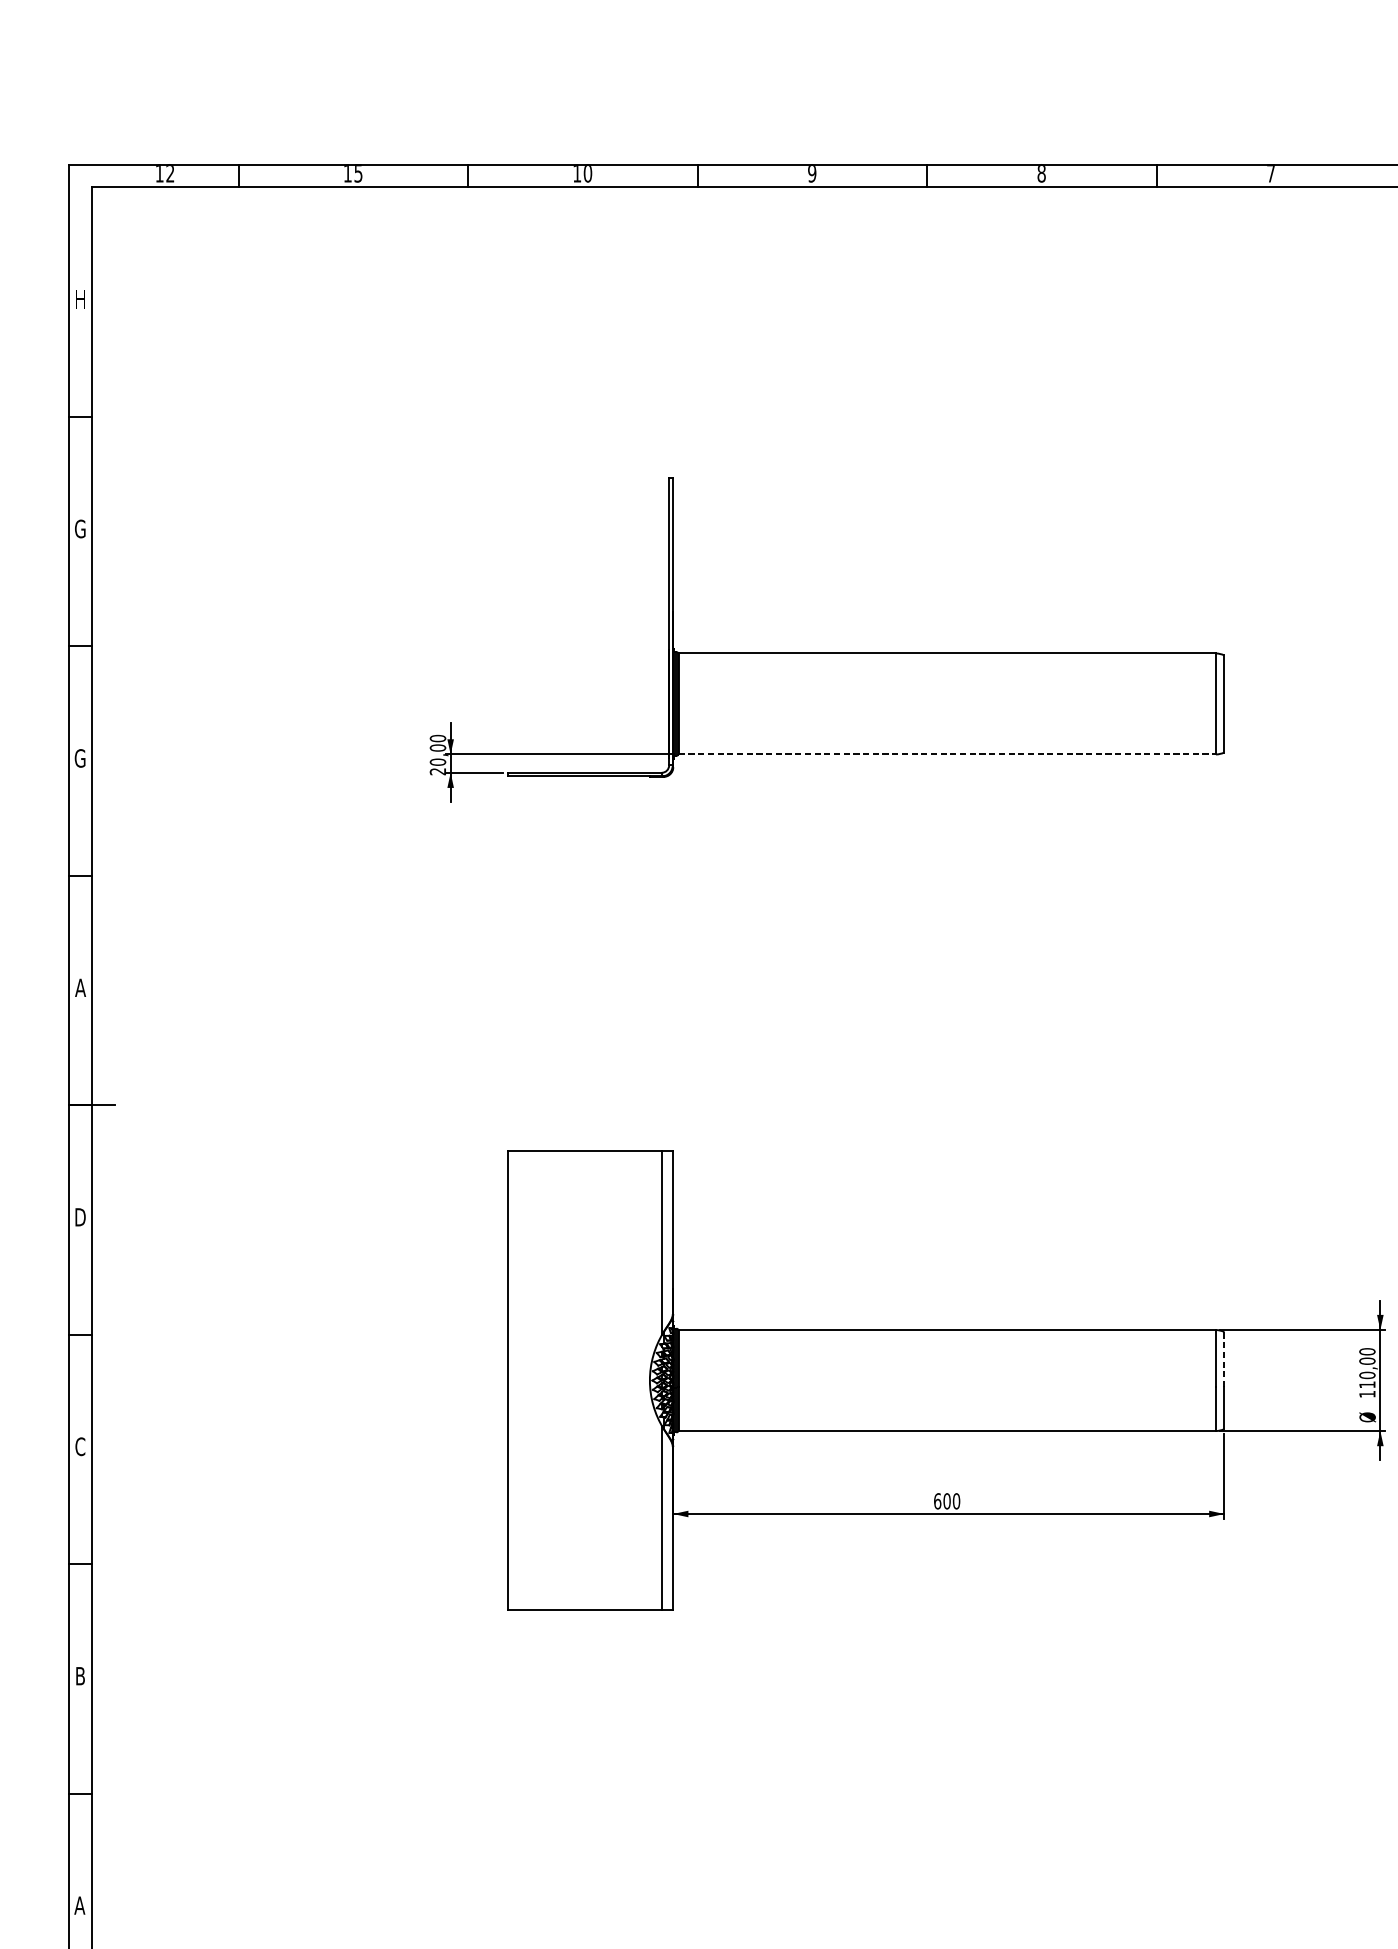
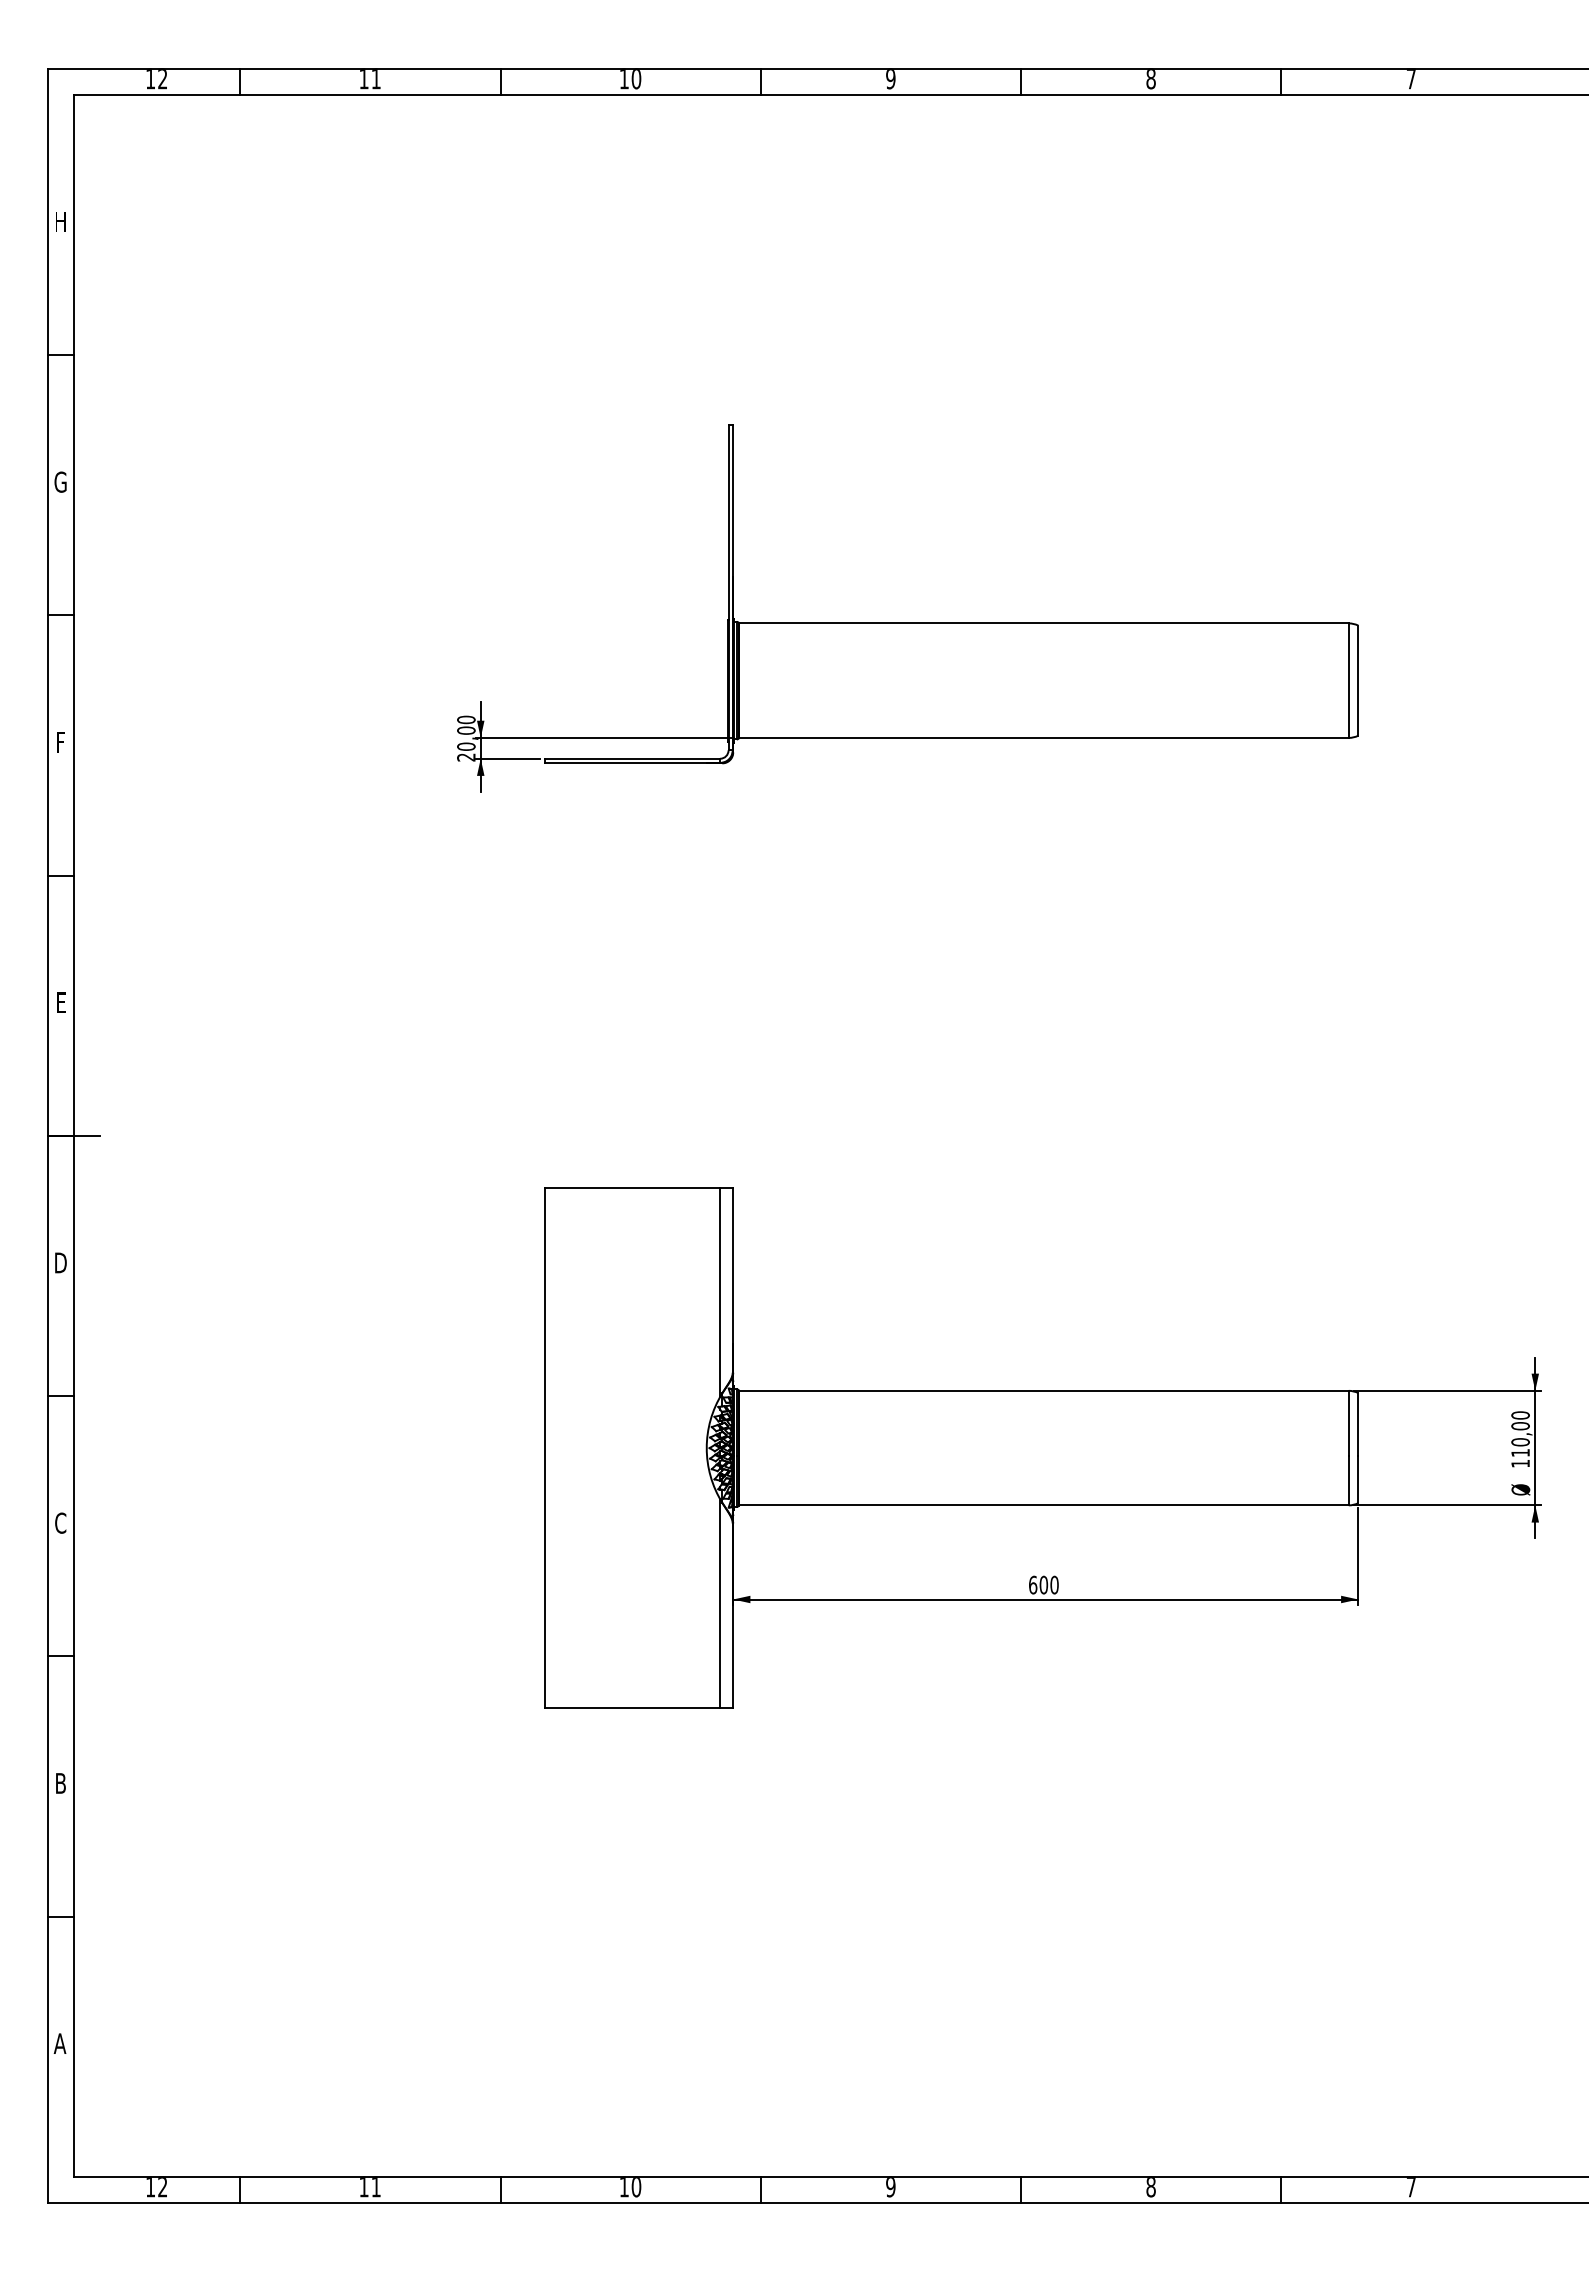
text: (357, 173) -> (375, 79), 15 -> 11
line: (947, 754) -> (1044, 737), dashed -> solid
text: (80, 758) -> (60, 742), G -> F
text: (80, 987) -> (60, 1002), A -> E
line: (1224, 1358) -> (1358, 1423), dashed -> solid

